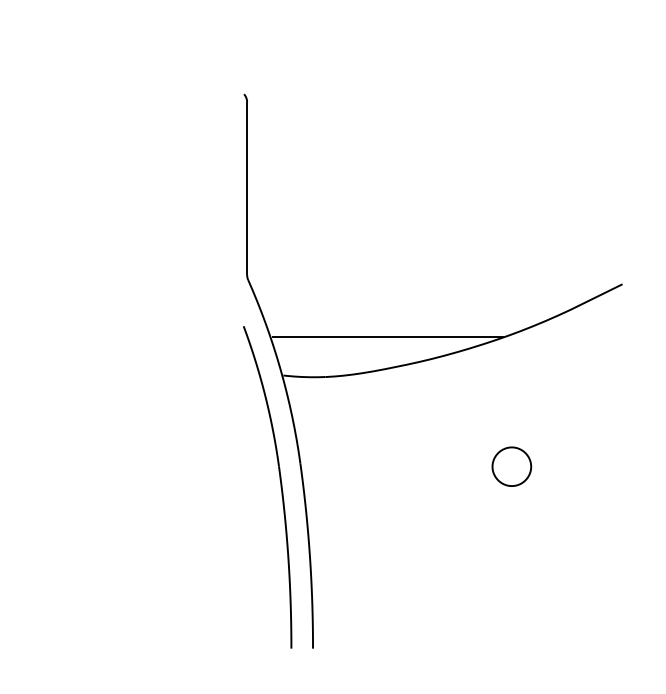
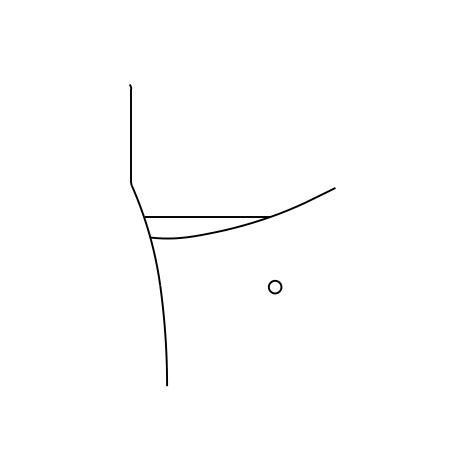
part: (510, 465) -> (274, 286), size x0.6
part: (278, 483) -> (148, 296), removed

